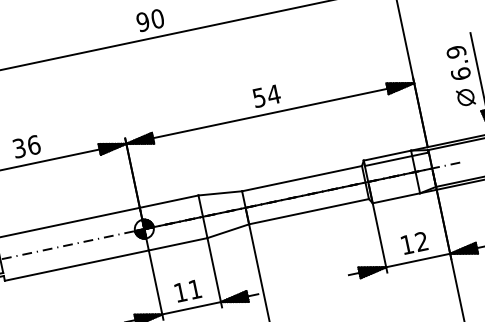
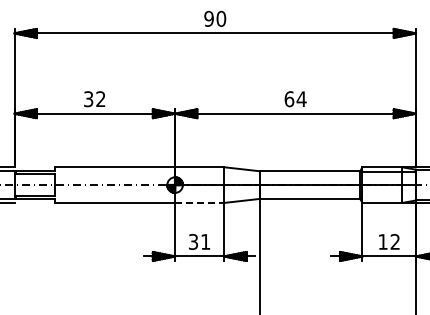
text: (259, 98) -> (289, 99), 54 -> 64
text: (33, 145) -> (100, 99), 36 -> 32
line: (177, 243) -> (199, 202), solid -> dashed
text: (180, 291) -> (193, 241), 11 -> 31

